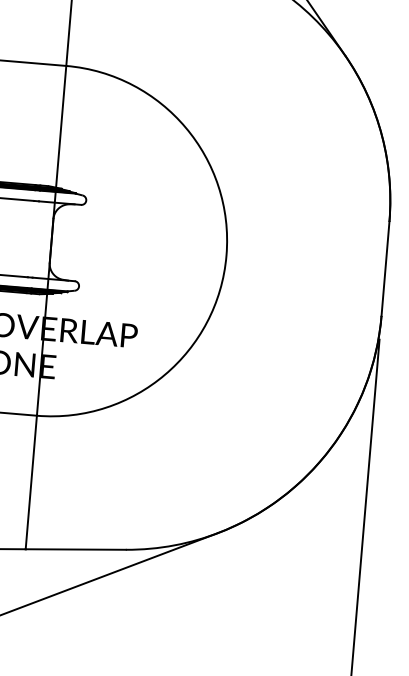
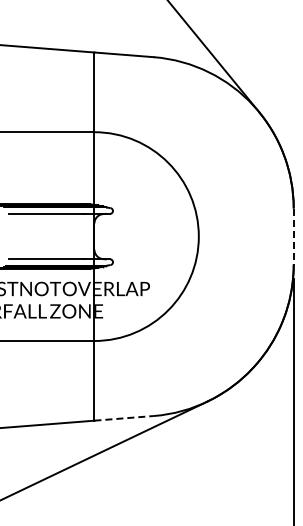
line: (384, 270) -> (293, 237), solid -> dashed
line: (76, 549) -> (124, 418), solid -> dashed

